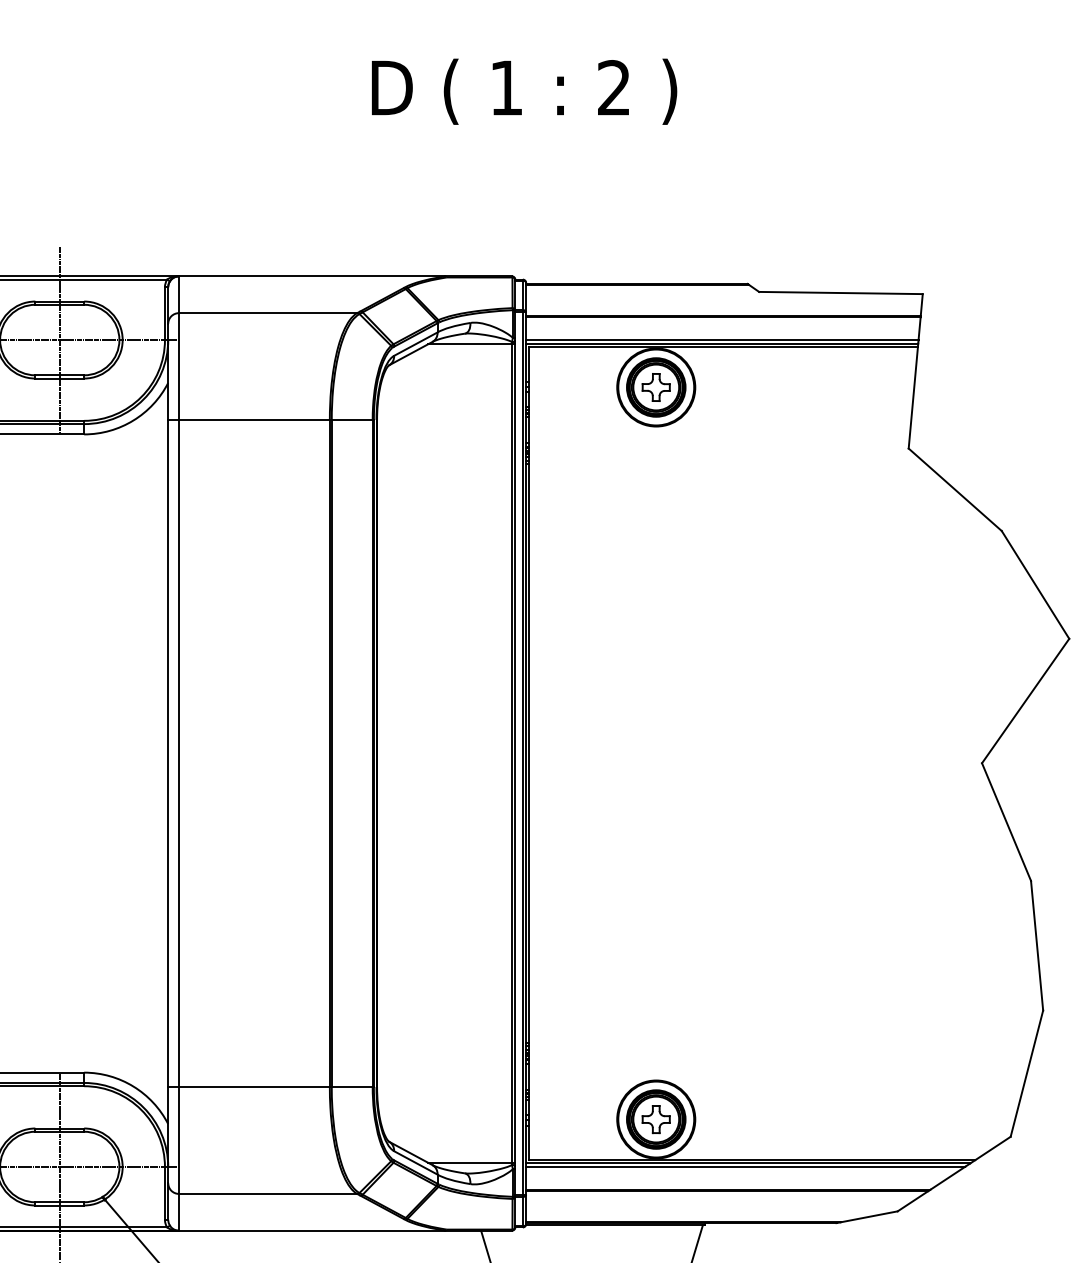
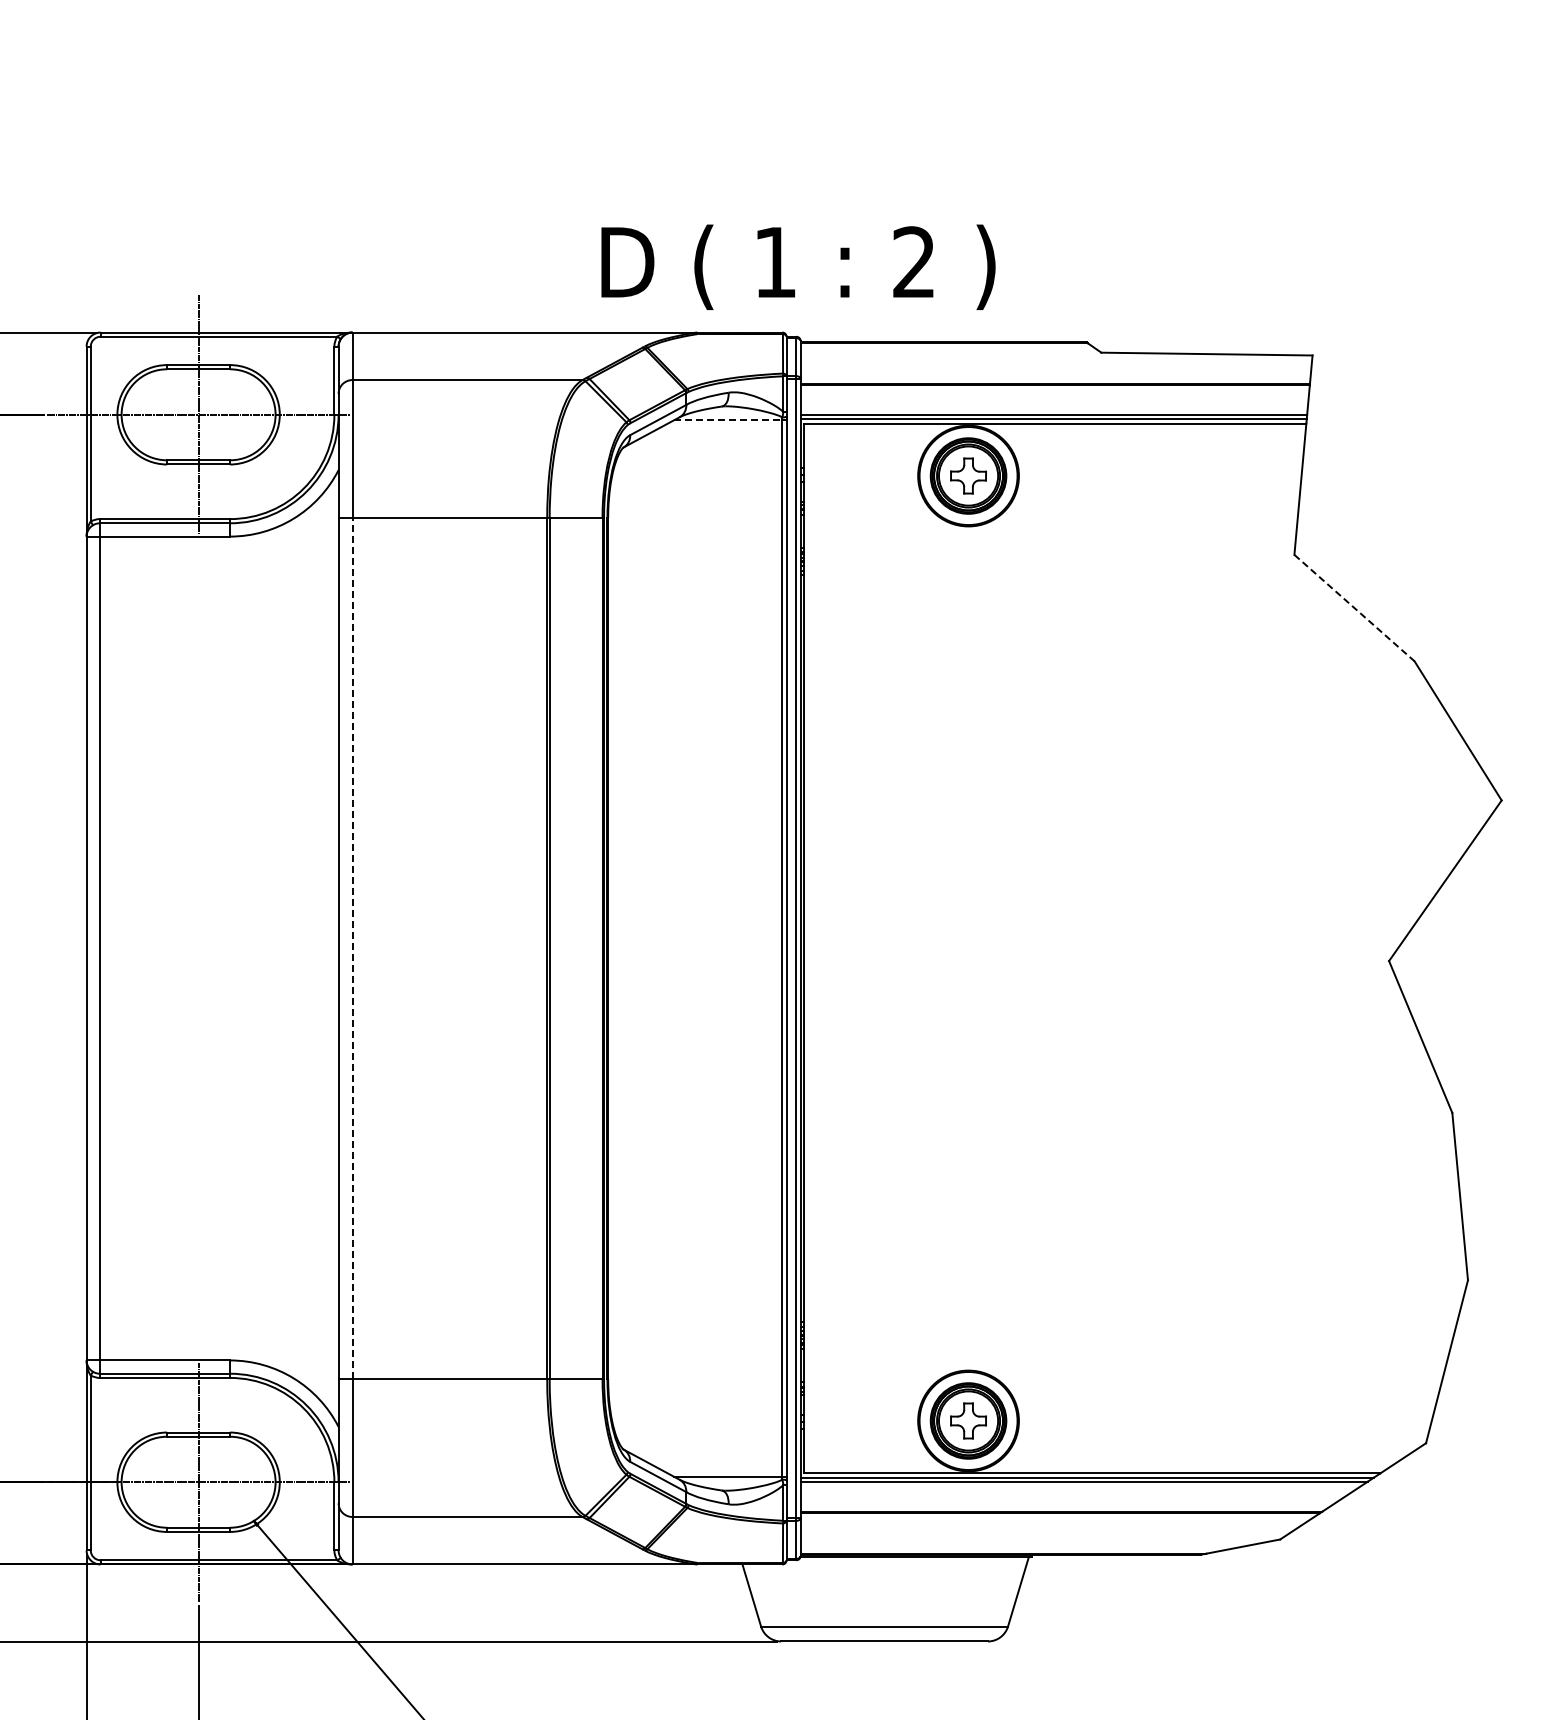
text: (524, 91) -> (798, 266), moved
line: (470, 344) -> (728, 420), solid -> dashed
line: (955, 490) -> (1354, 608), solid -> dashed
line: (179, 753) -> (352, 948), solid -> dashed

